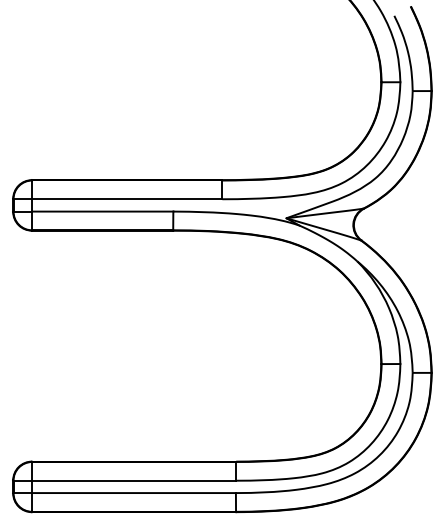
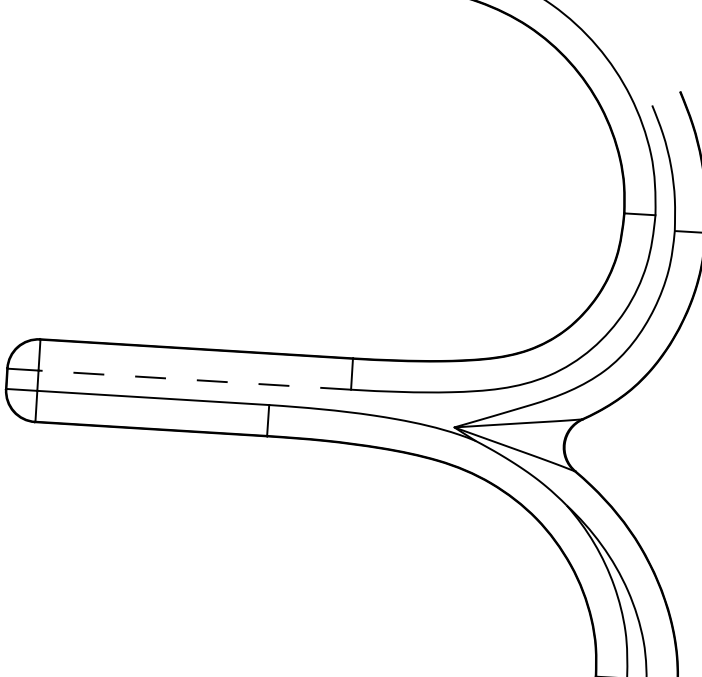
line: (126, 199) -> (193, 380), solid -> dashed

